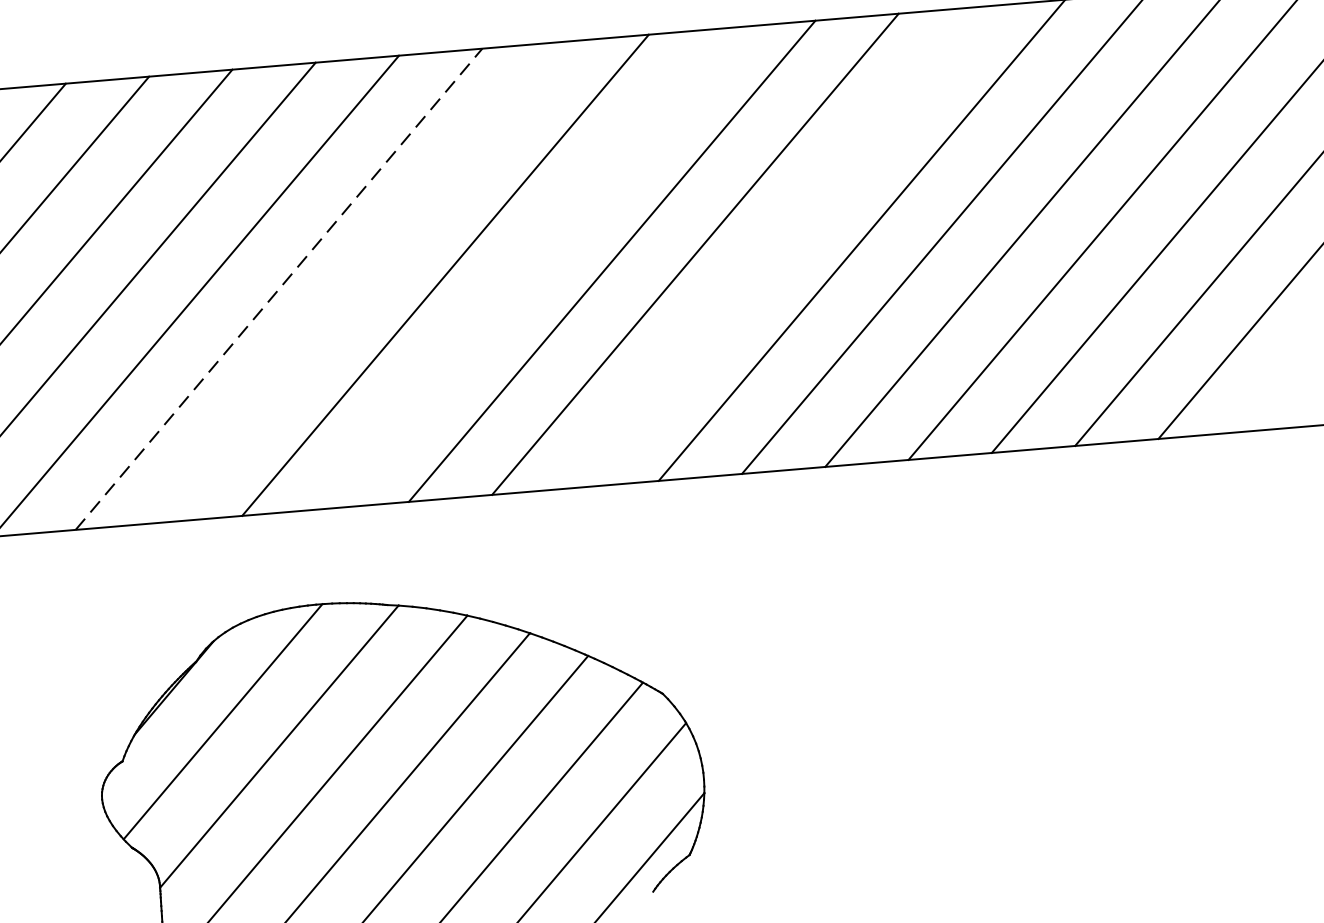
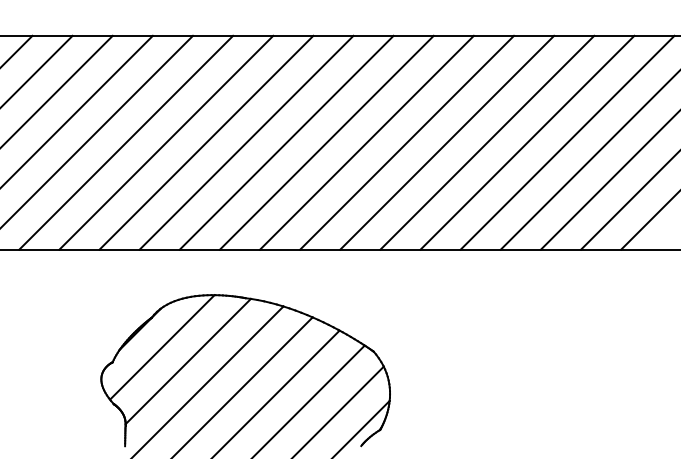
line: (779, 246) -> (447, 142), added
line: (528, 267) -> (326, 142), added
line: (362, 281) -> (246, 142), added
line: (279, 288) -> (206, 142), dashed -> solid

